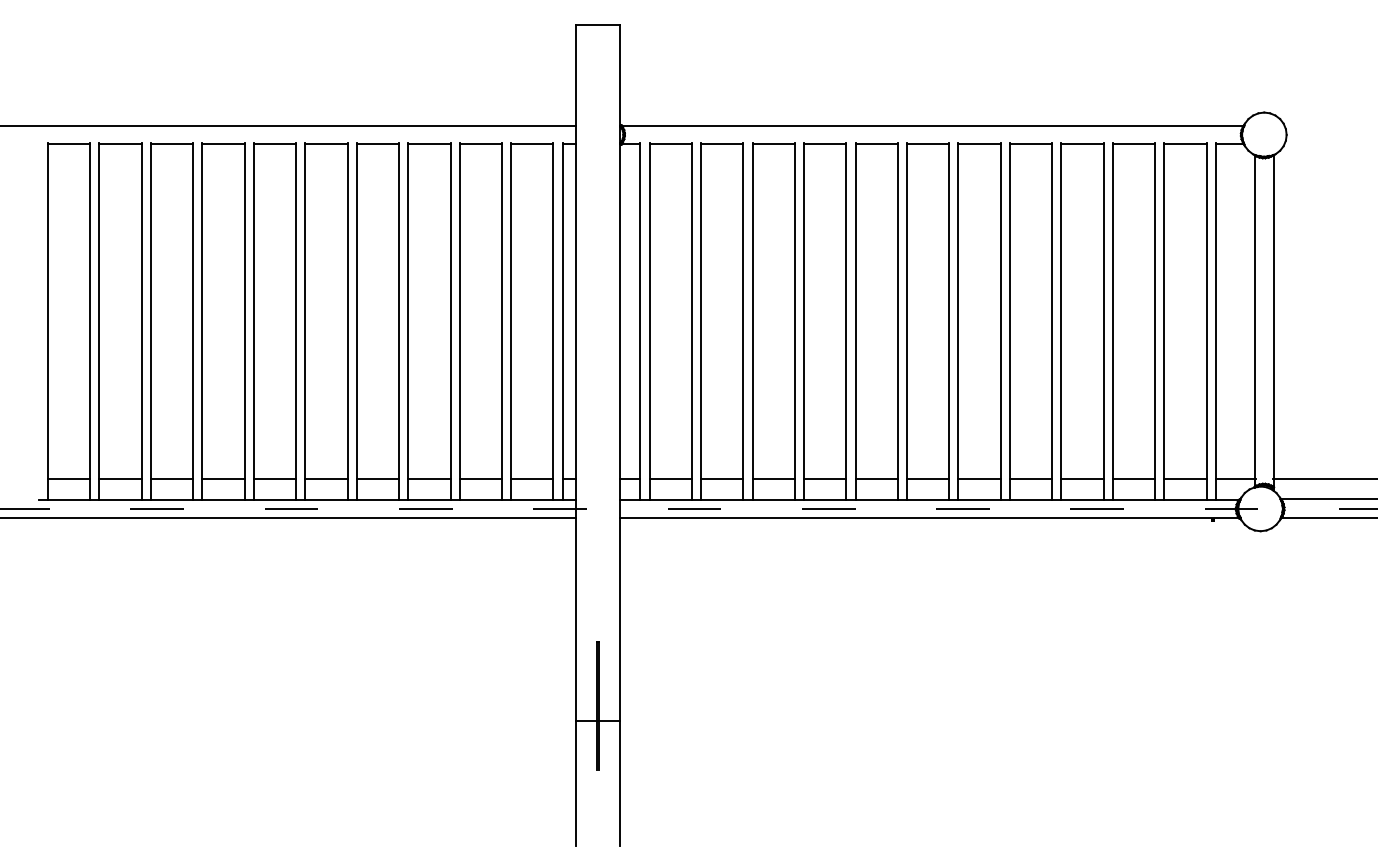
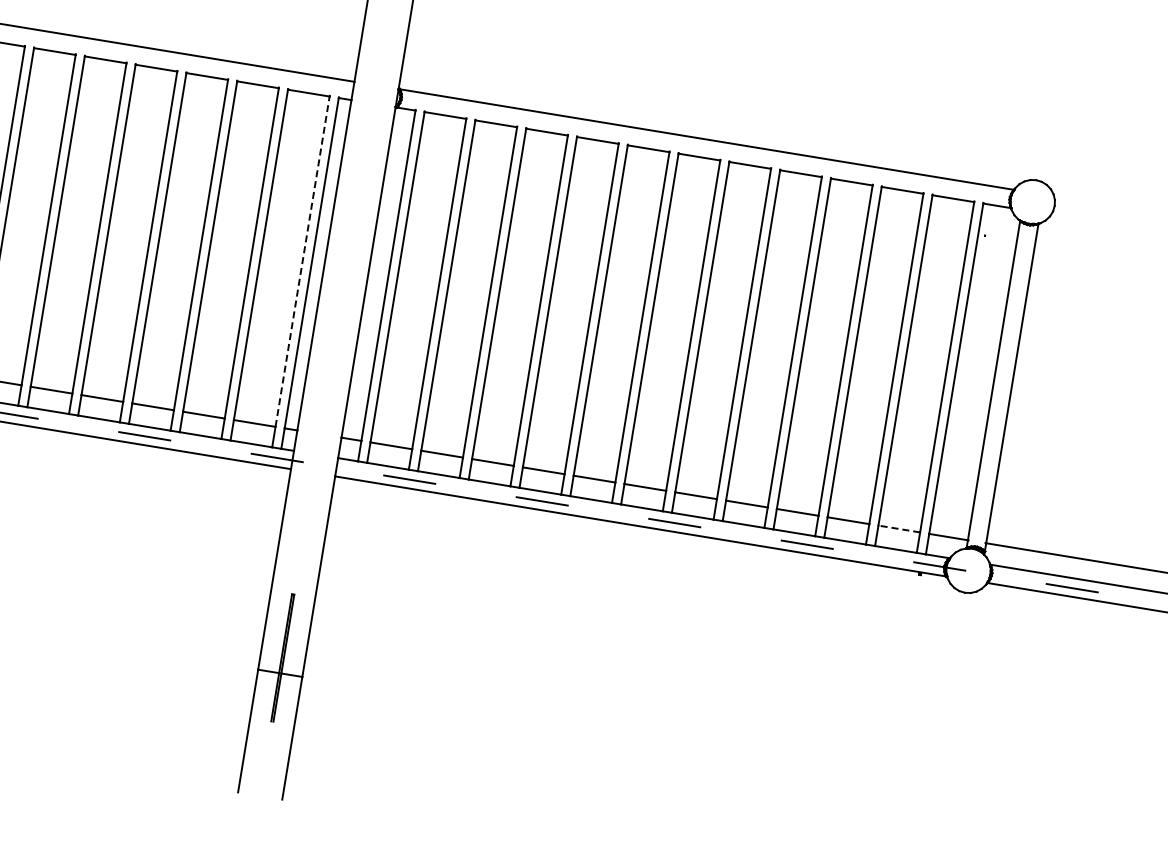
line: (553, 311) -> (302, 261), solid -> dashed
line: (1184, 478) -> (898, 528), solid -> dashed

